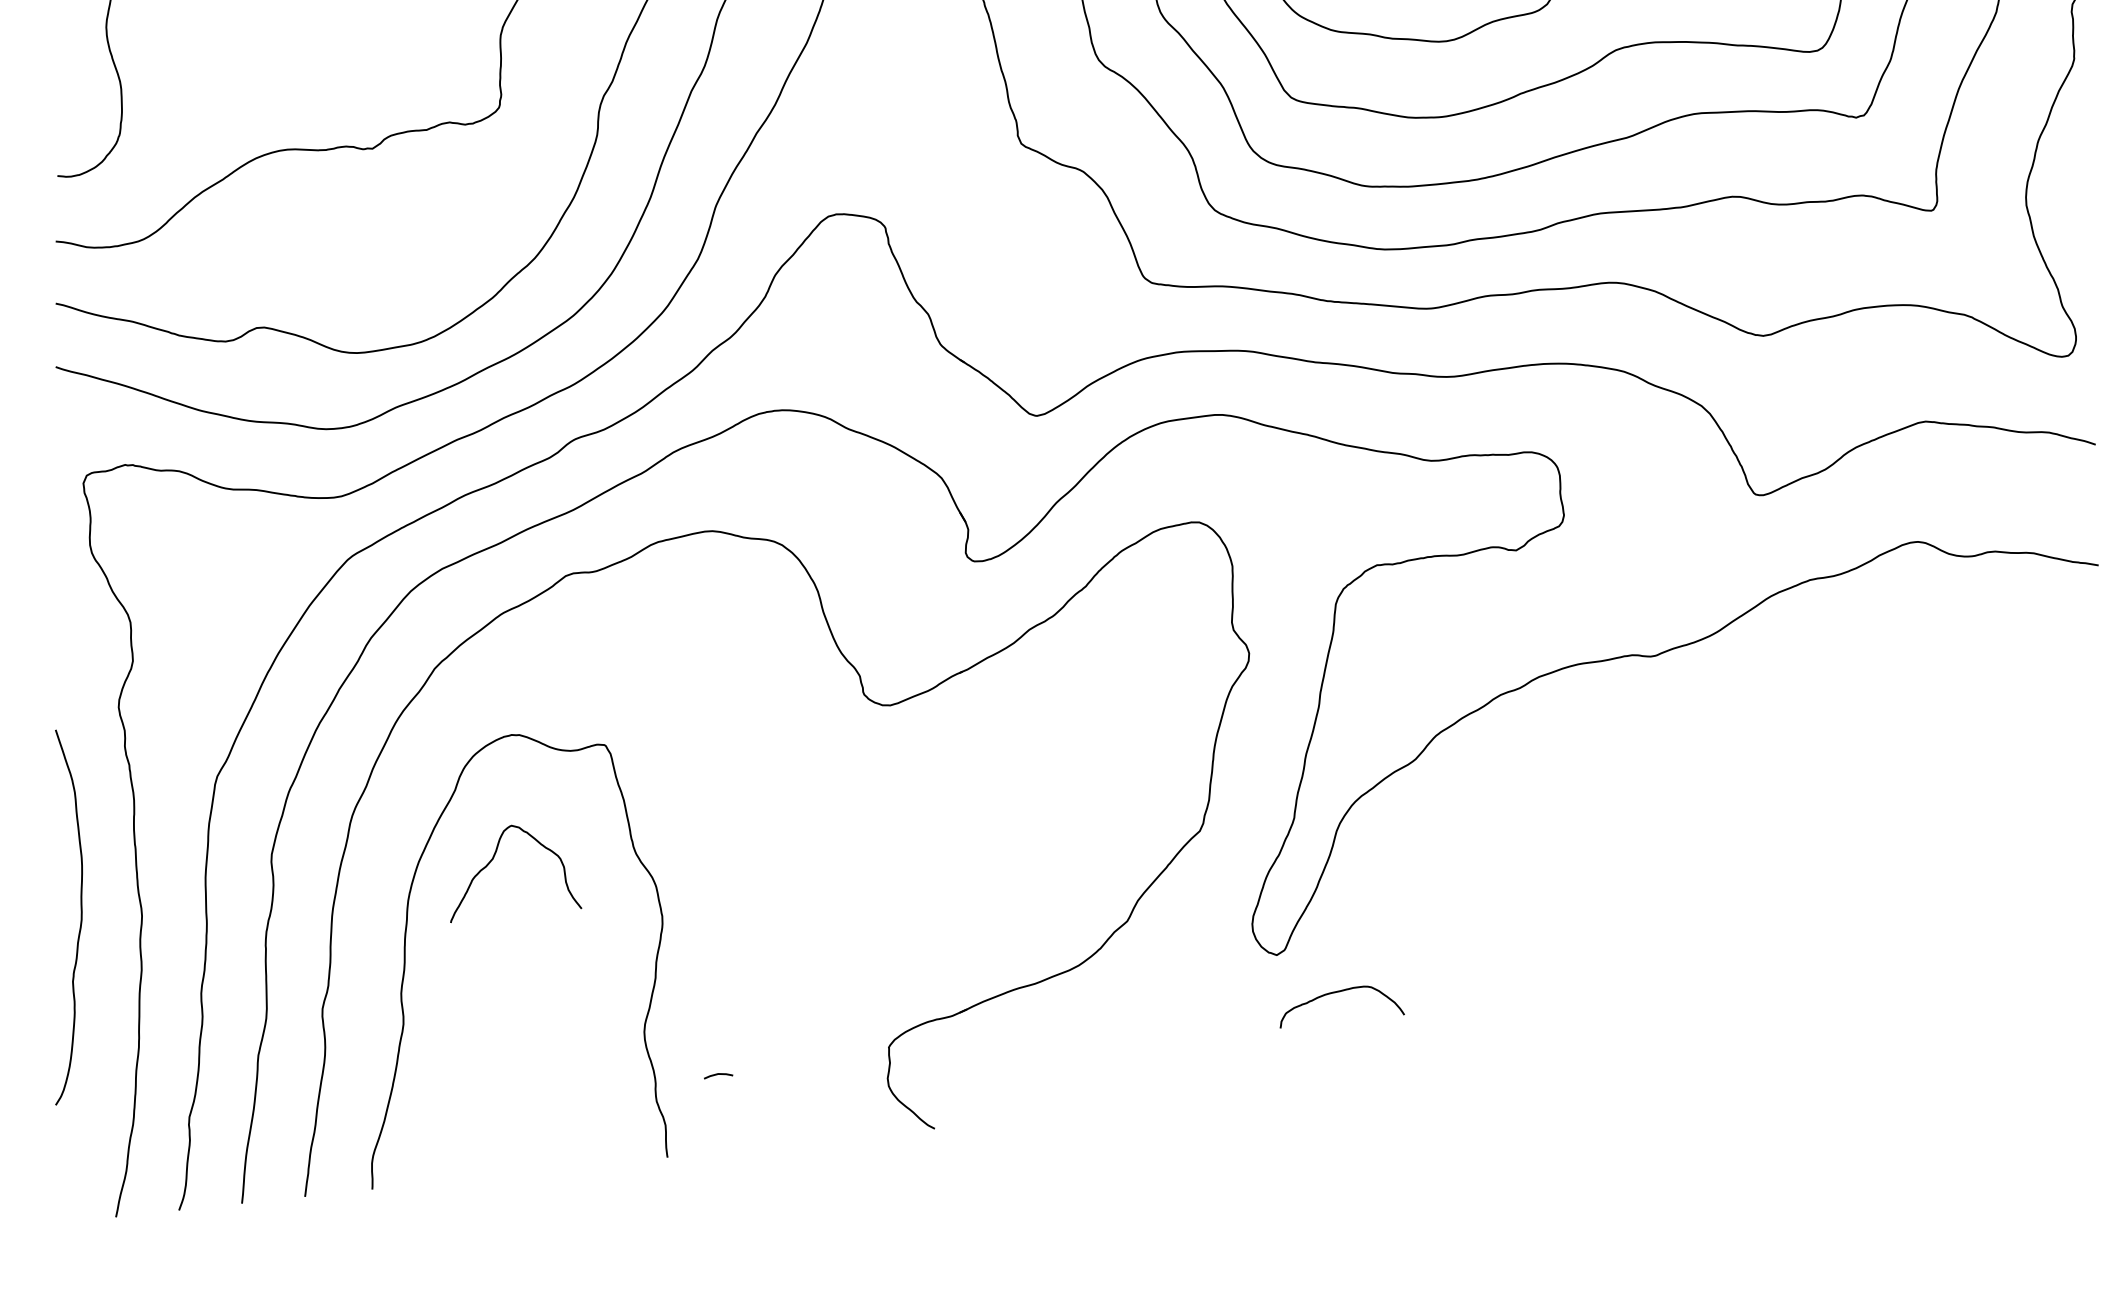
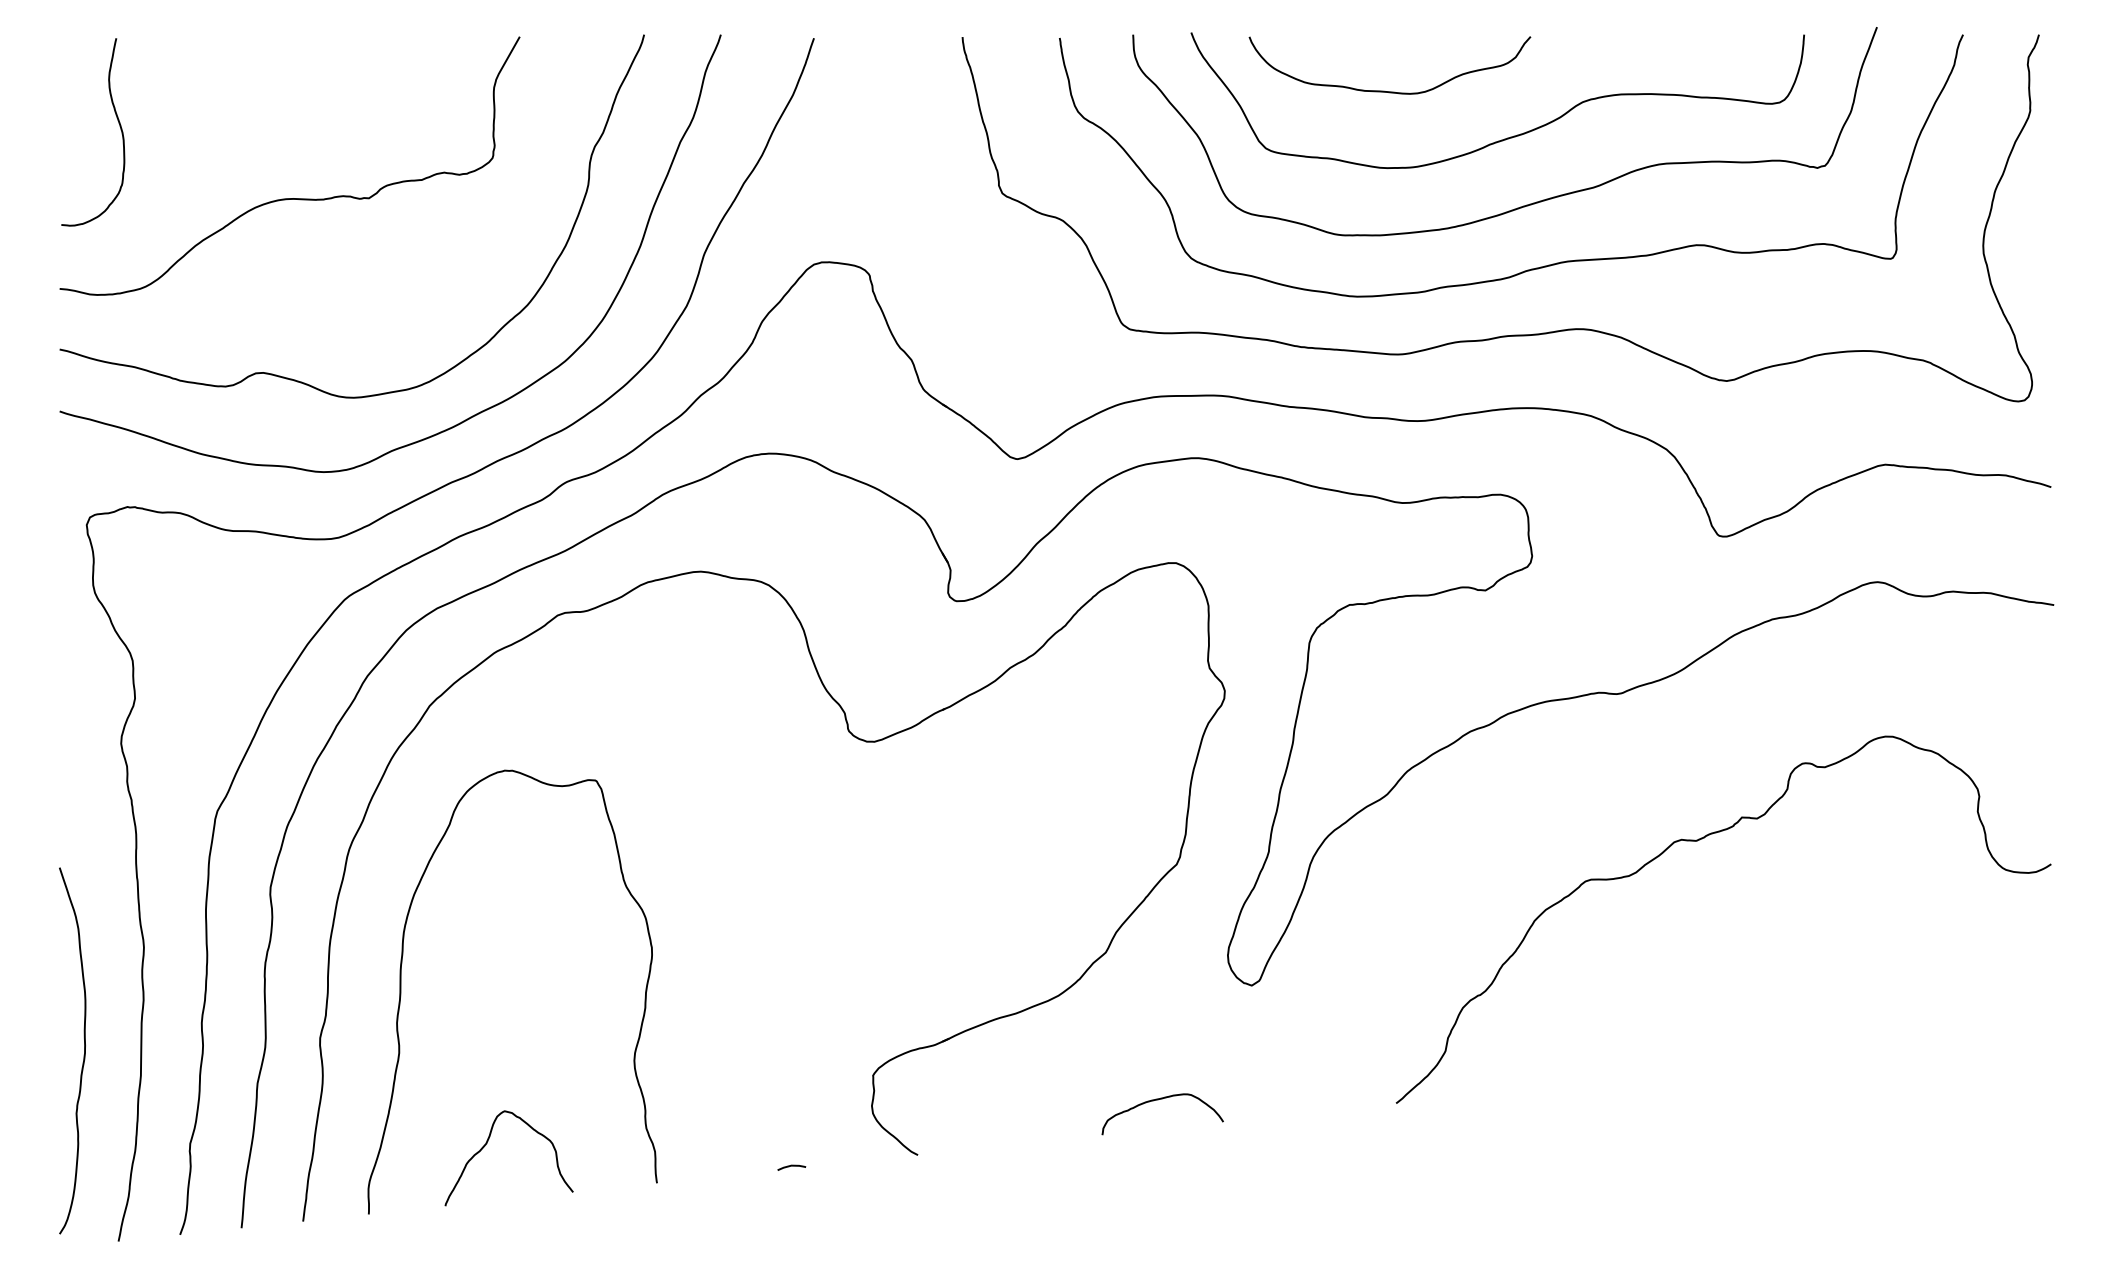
curve: (1733, 807) -> (1697, 841), added
curve: (493, 858) -> (487, 1143), moved
curve: (81, 917) -> (84, 1050), moved
curve: (1337, 992) -> (1158, 1100), moved
curve: (718, 1074) -> (791, 1166), moved

